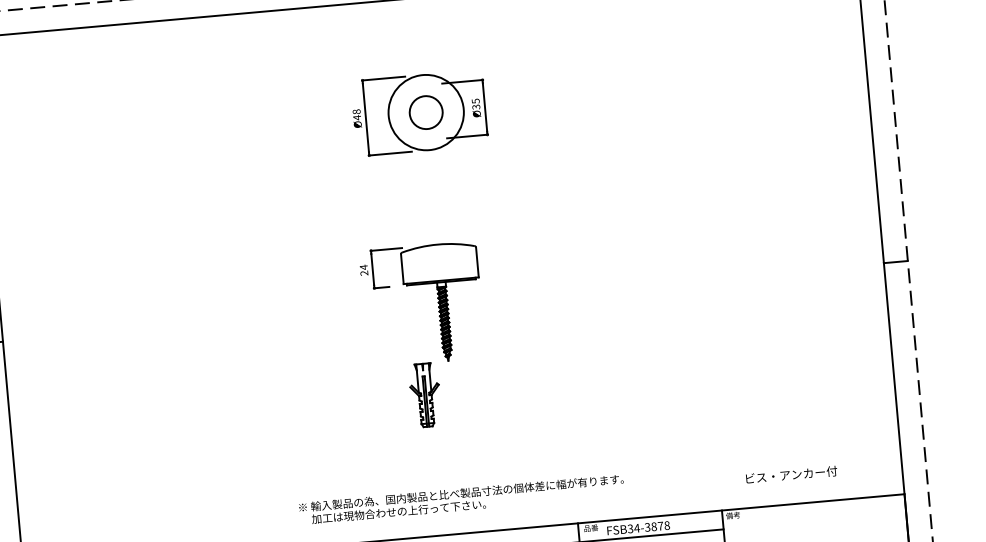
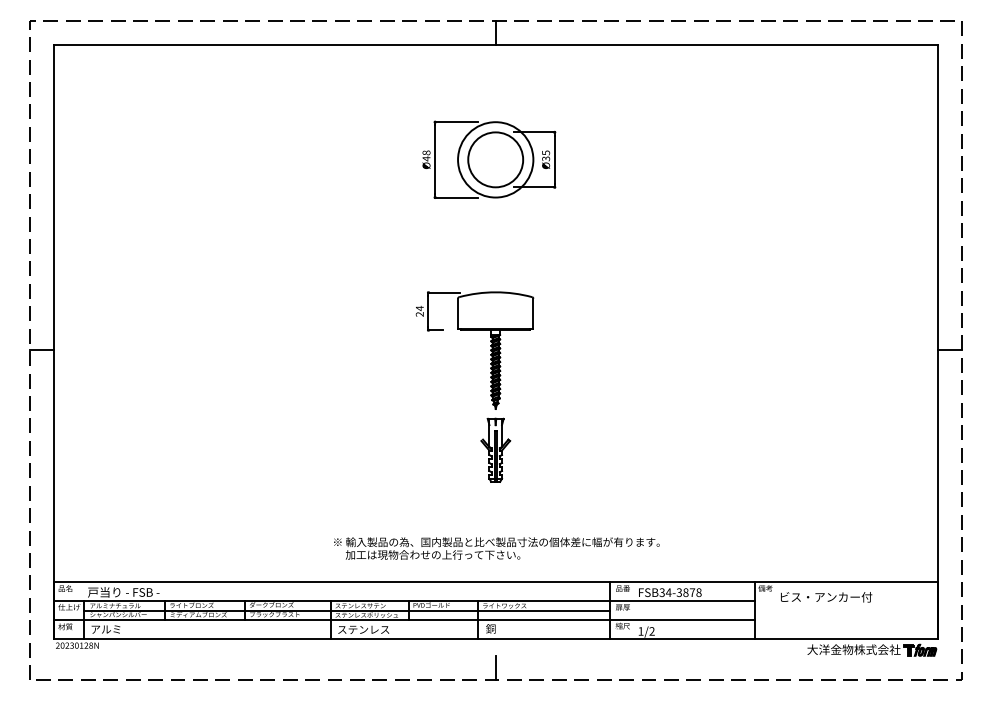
circle: (425, 112) -> (495, 159), size x1.67
part: (425, 394) -> (495, 449), moved
text: (791, 475) -> (826, 597), moved

